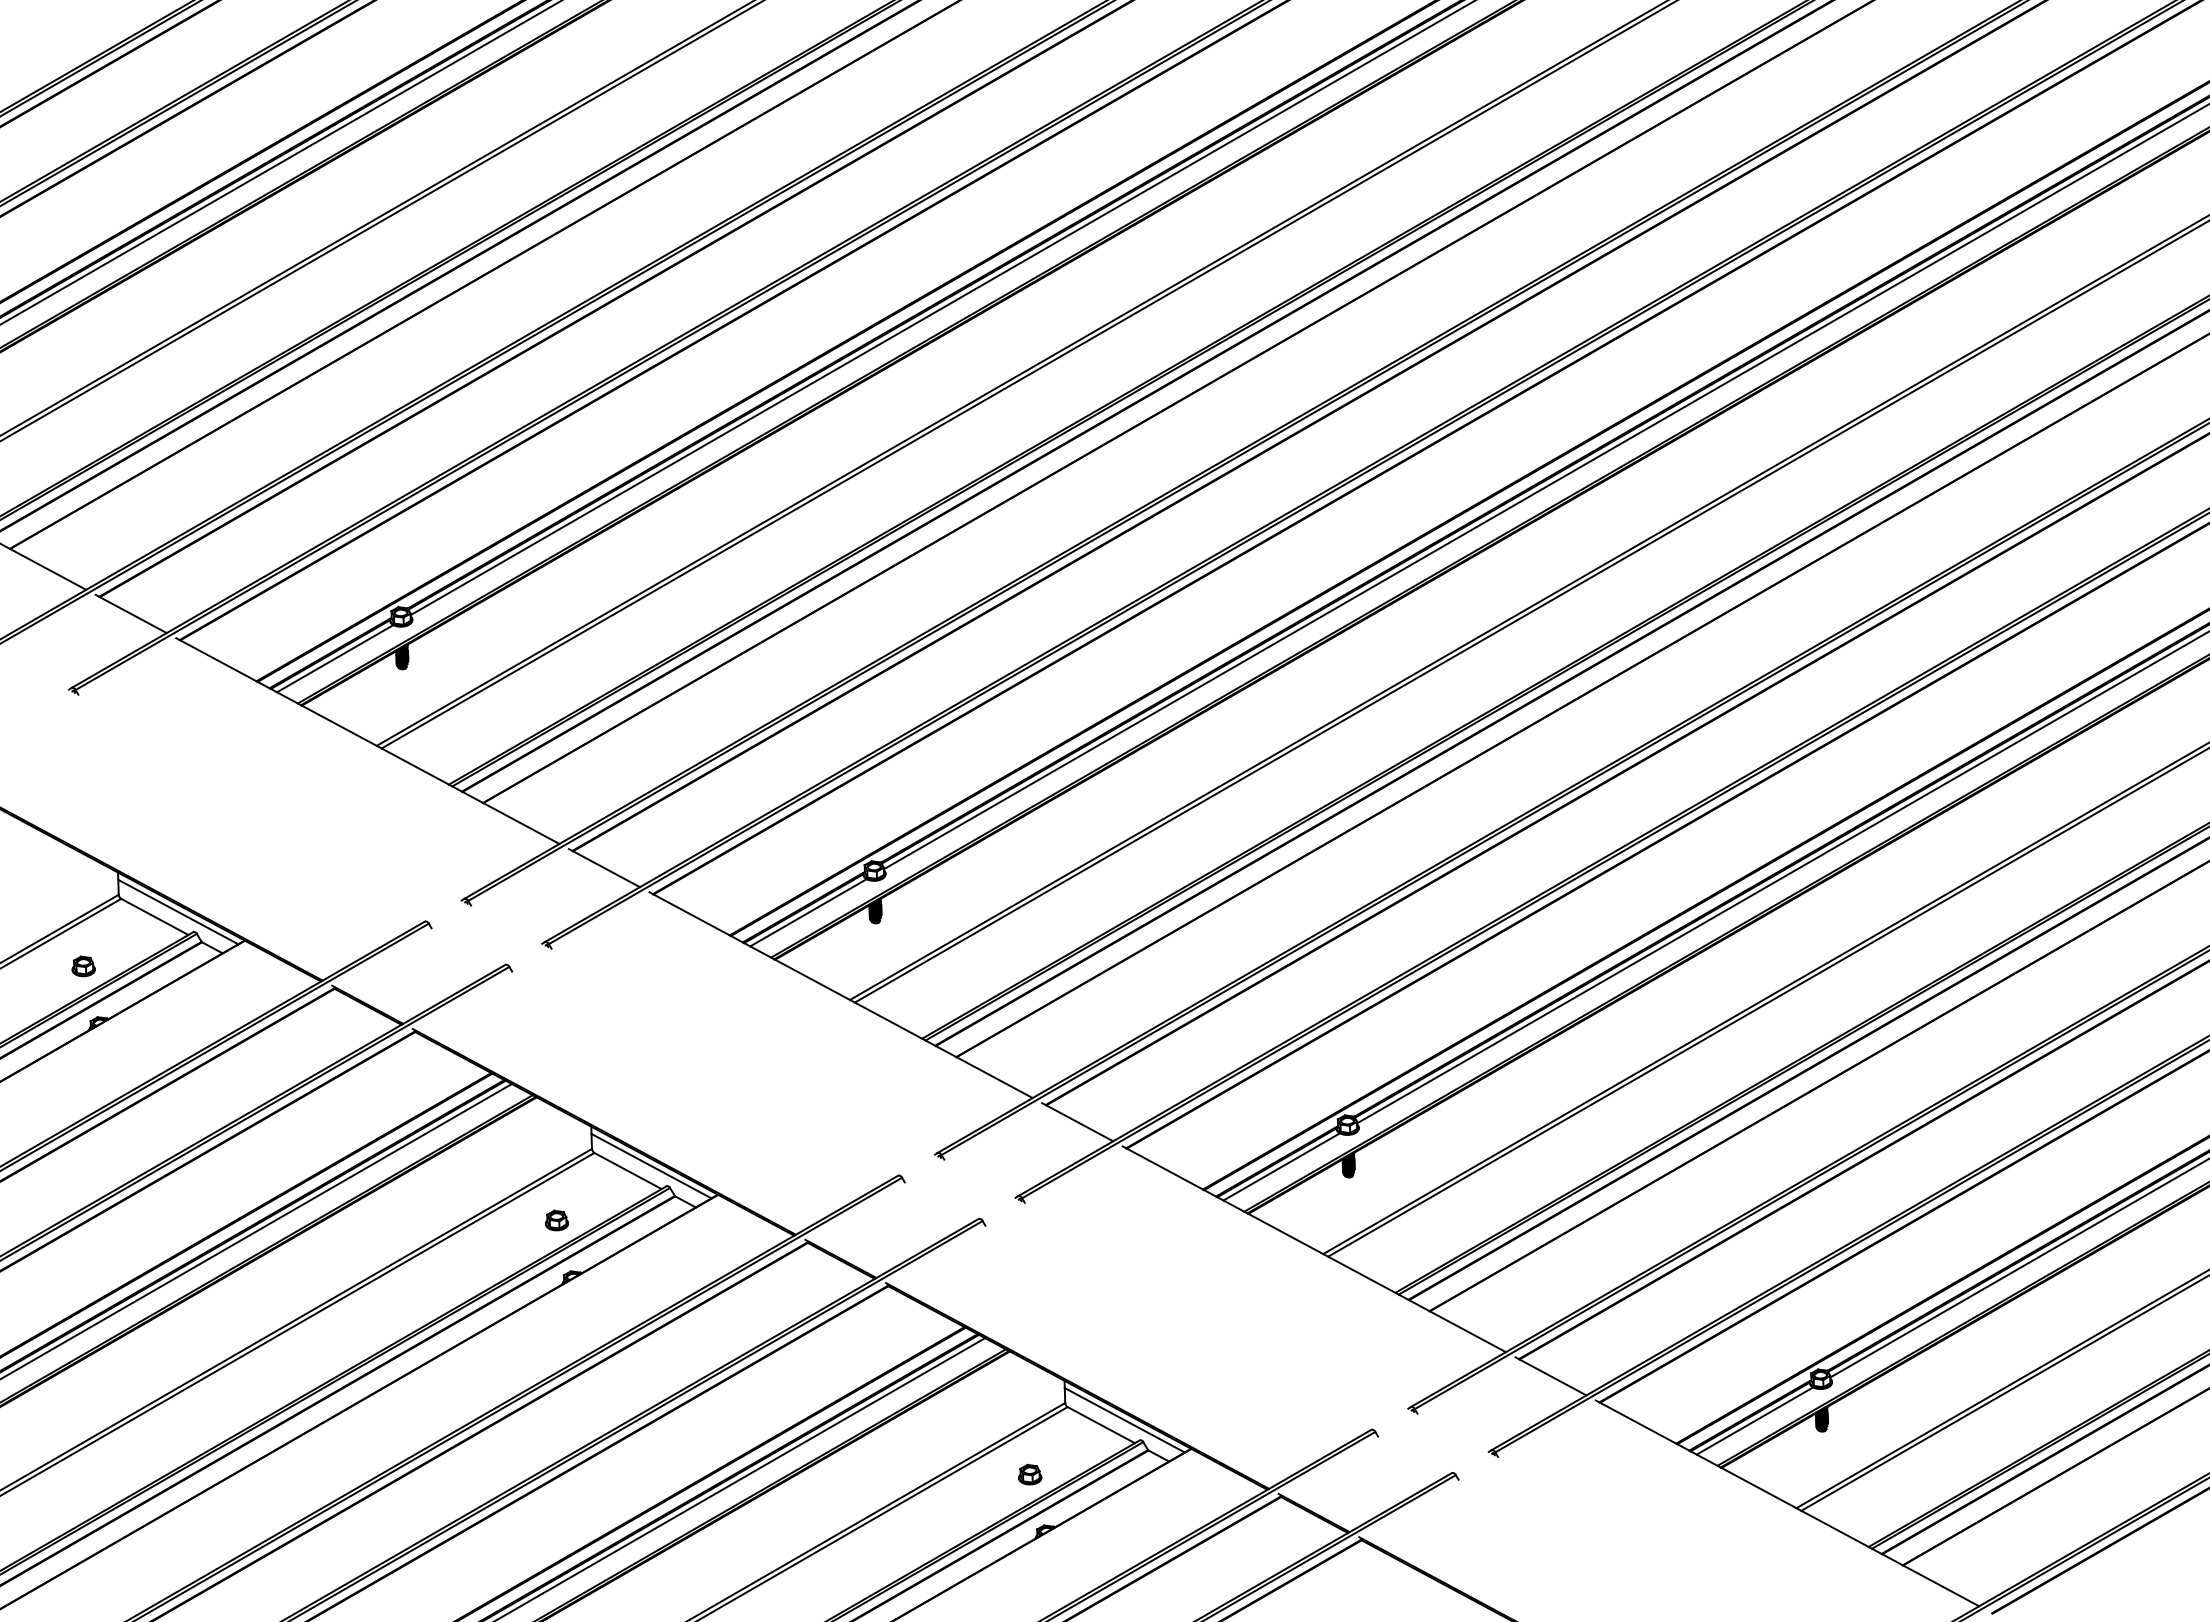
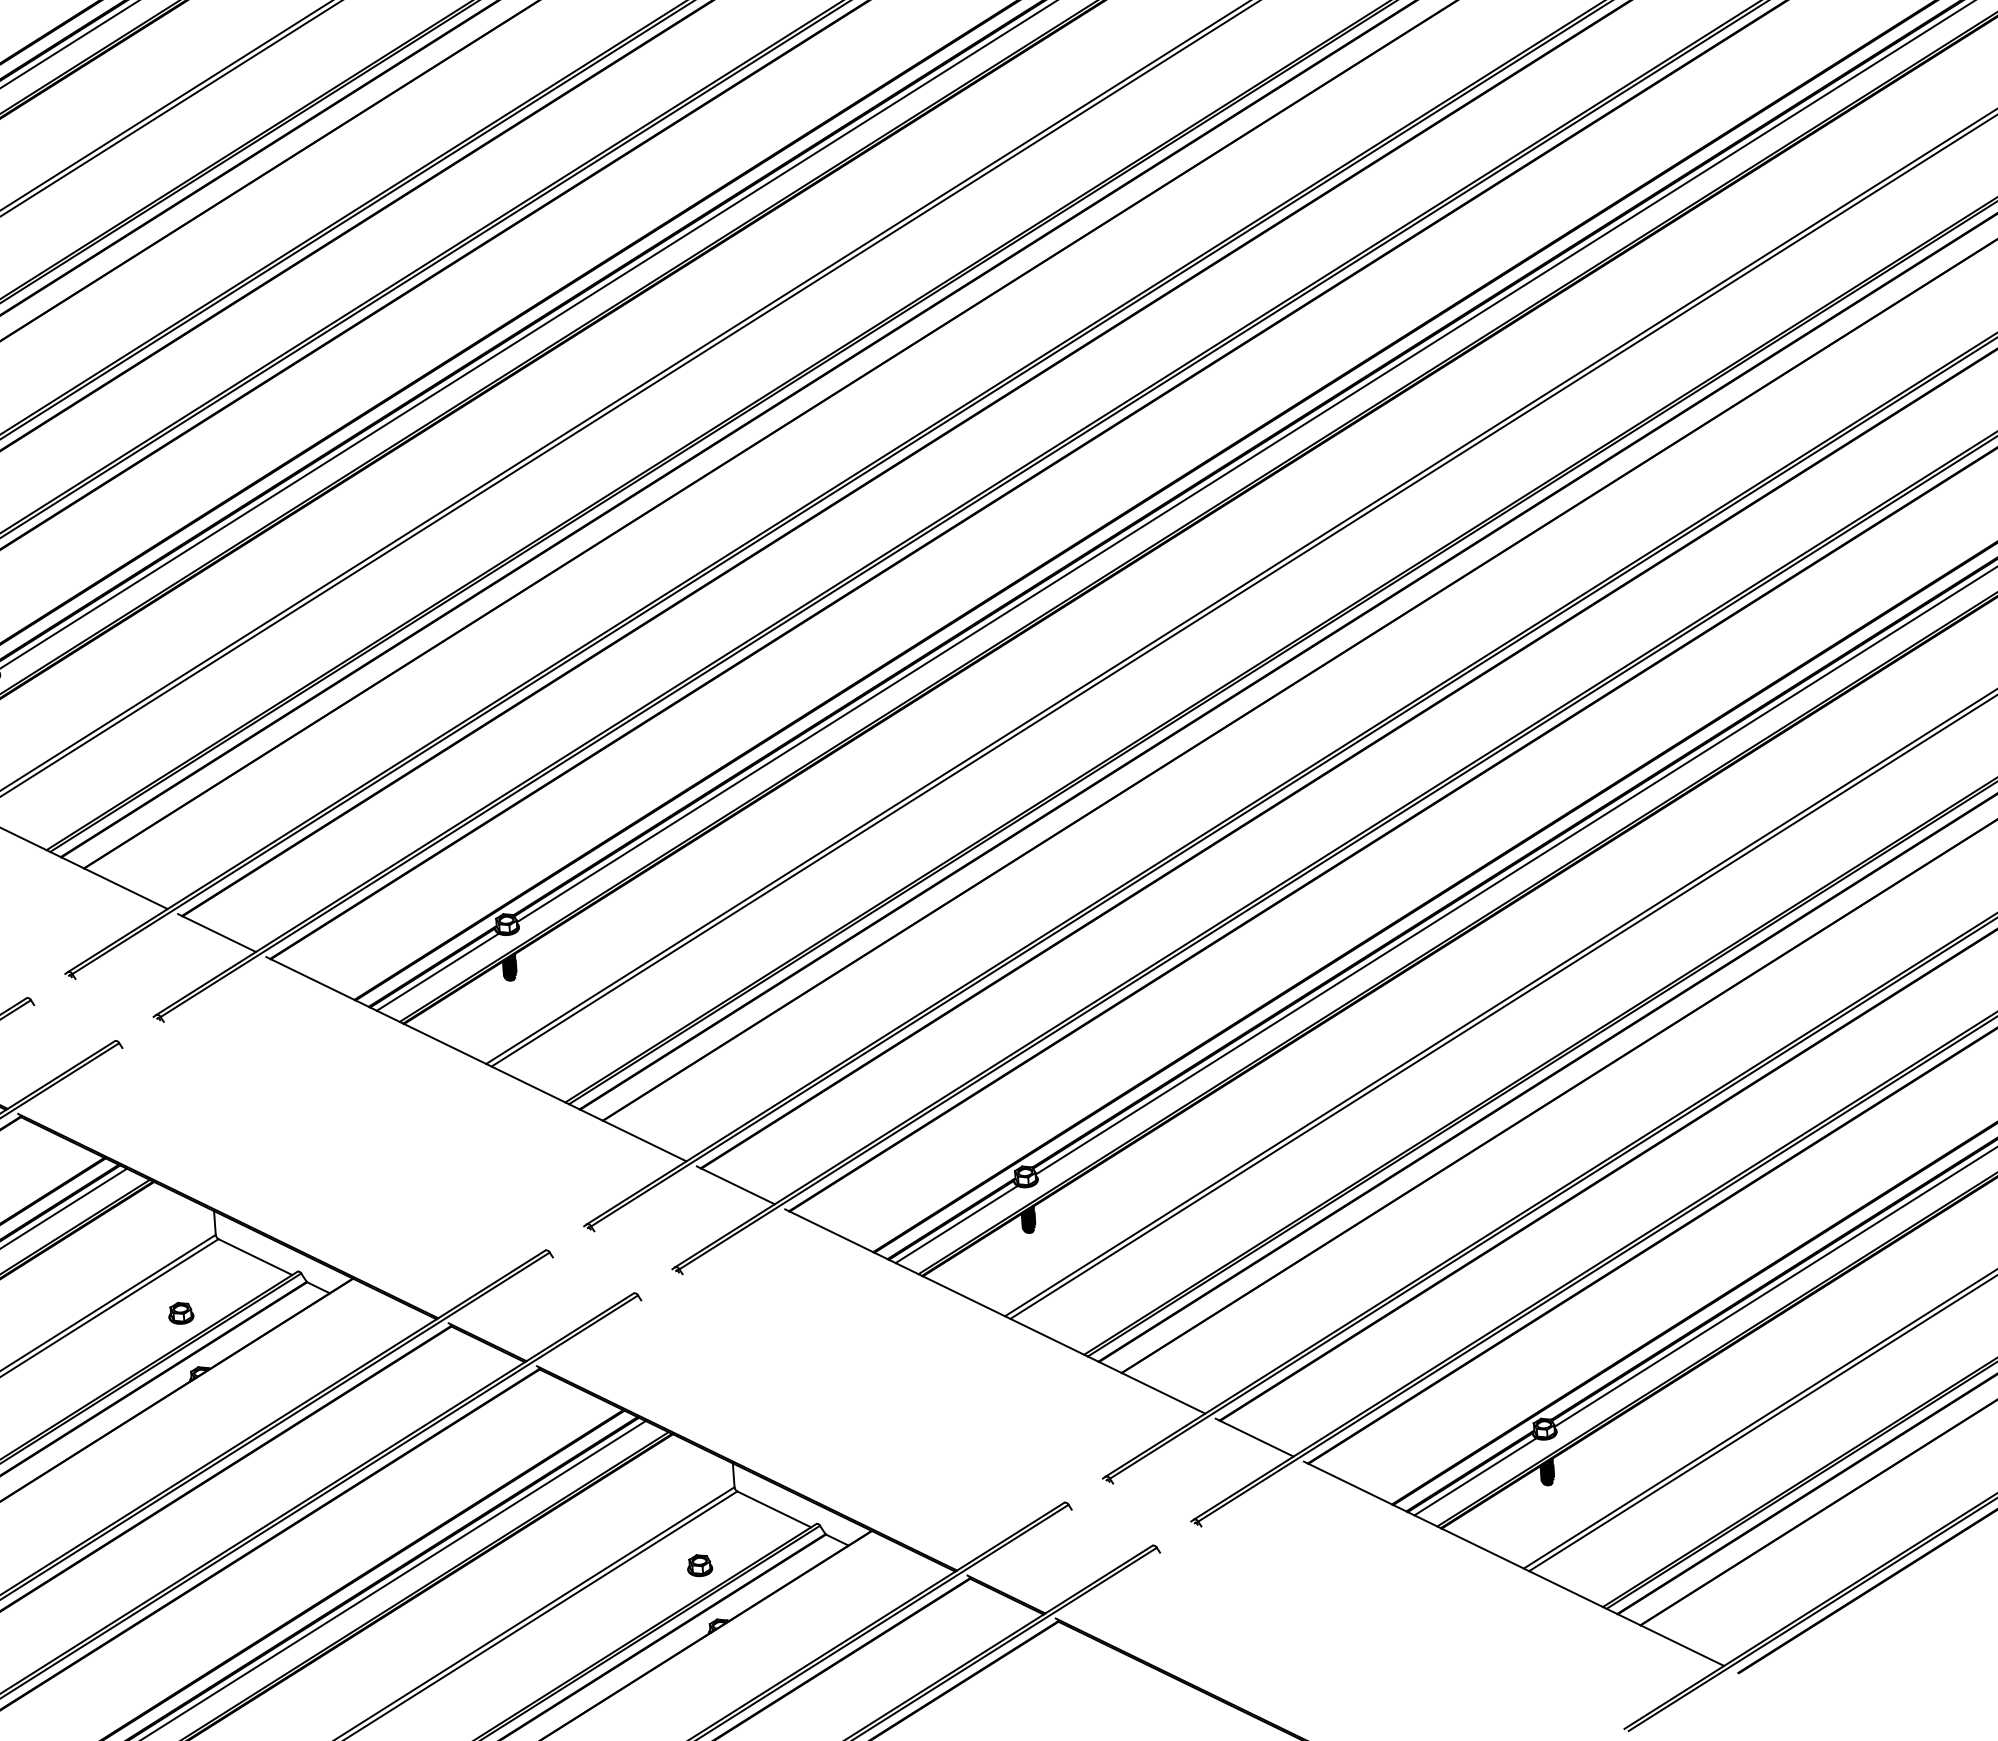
line: (651, 1165) -> (280, 1250), removed
line: (1124, 1420) -> (798, 1503), removed

